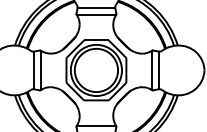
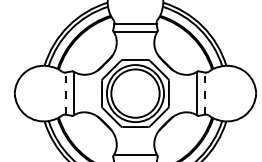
line: (33, 70) -> (65, 93), solid -> dashed
line: (159, 70) -> (205, 93), solid -> dashed

